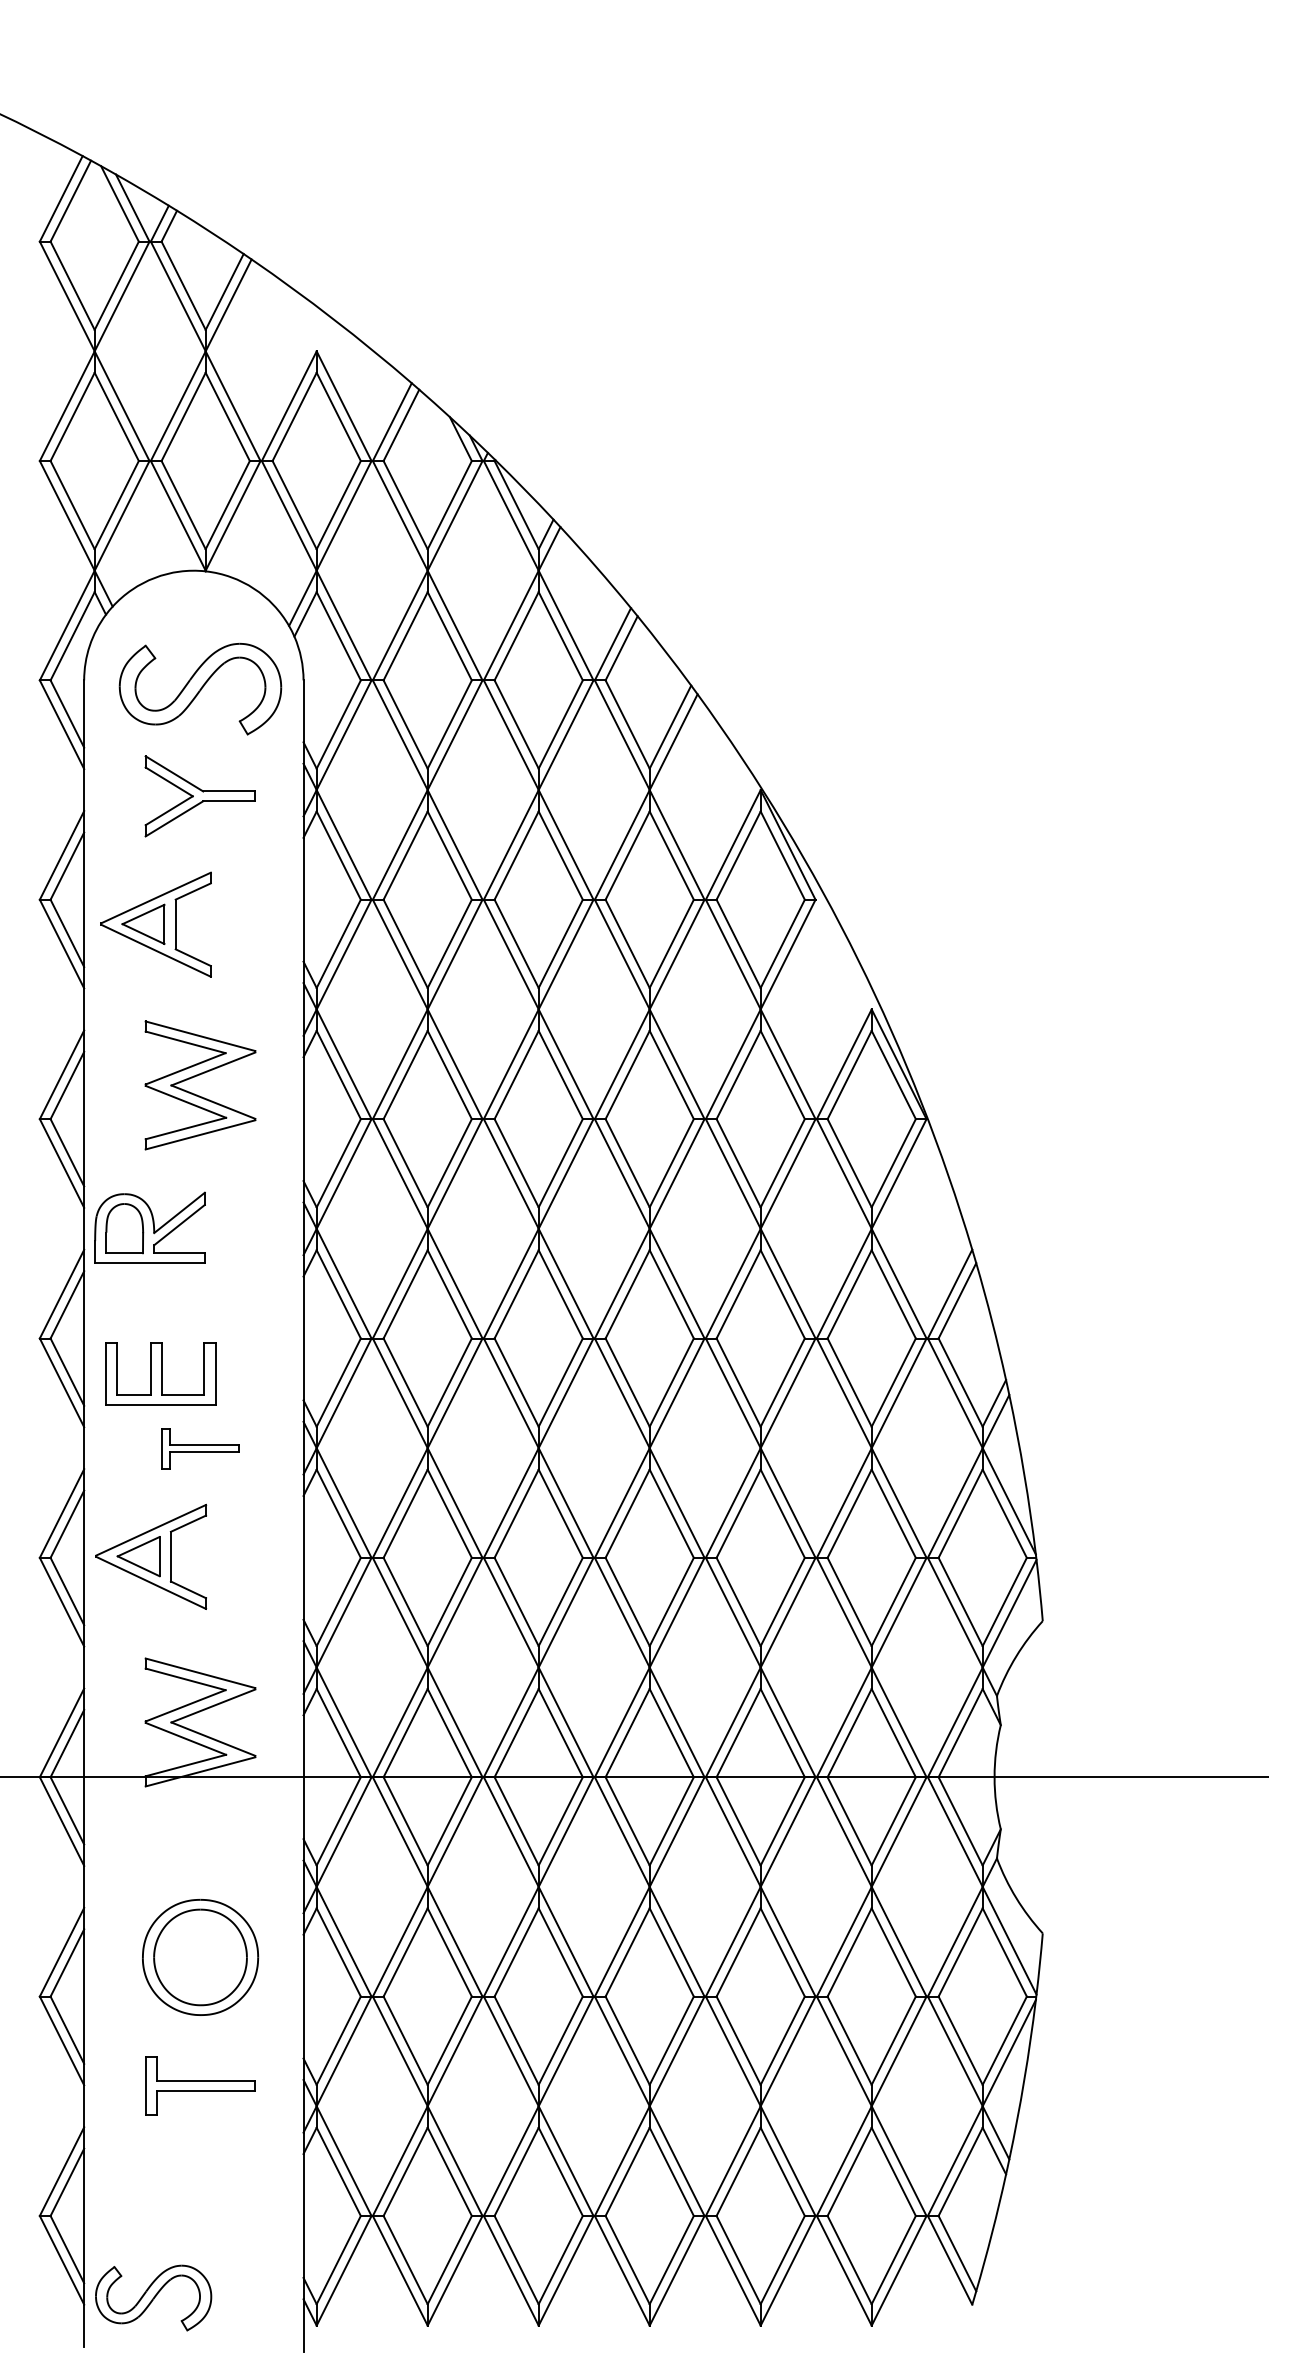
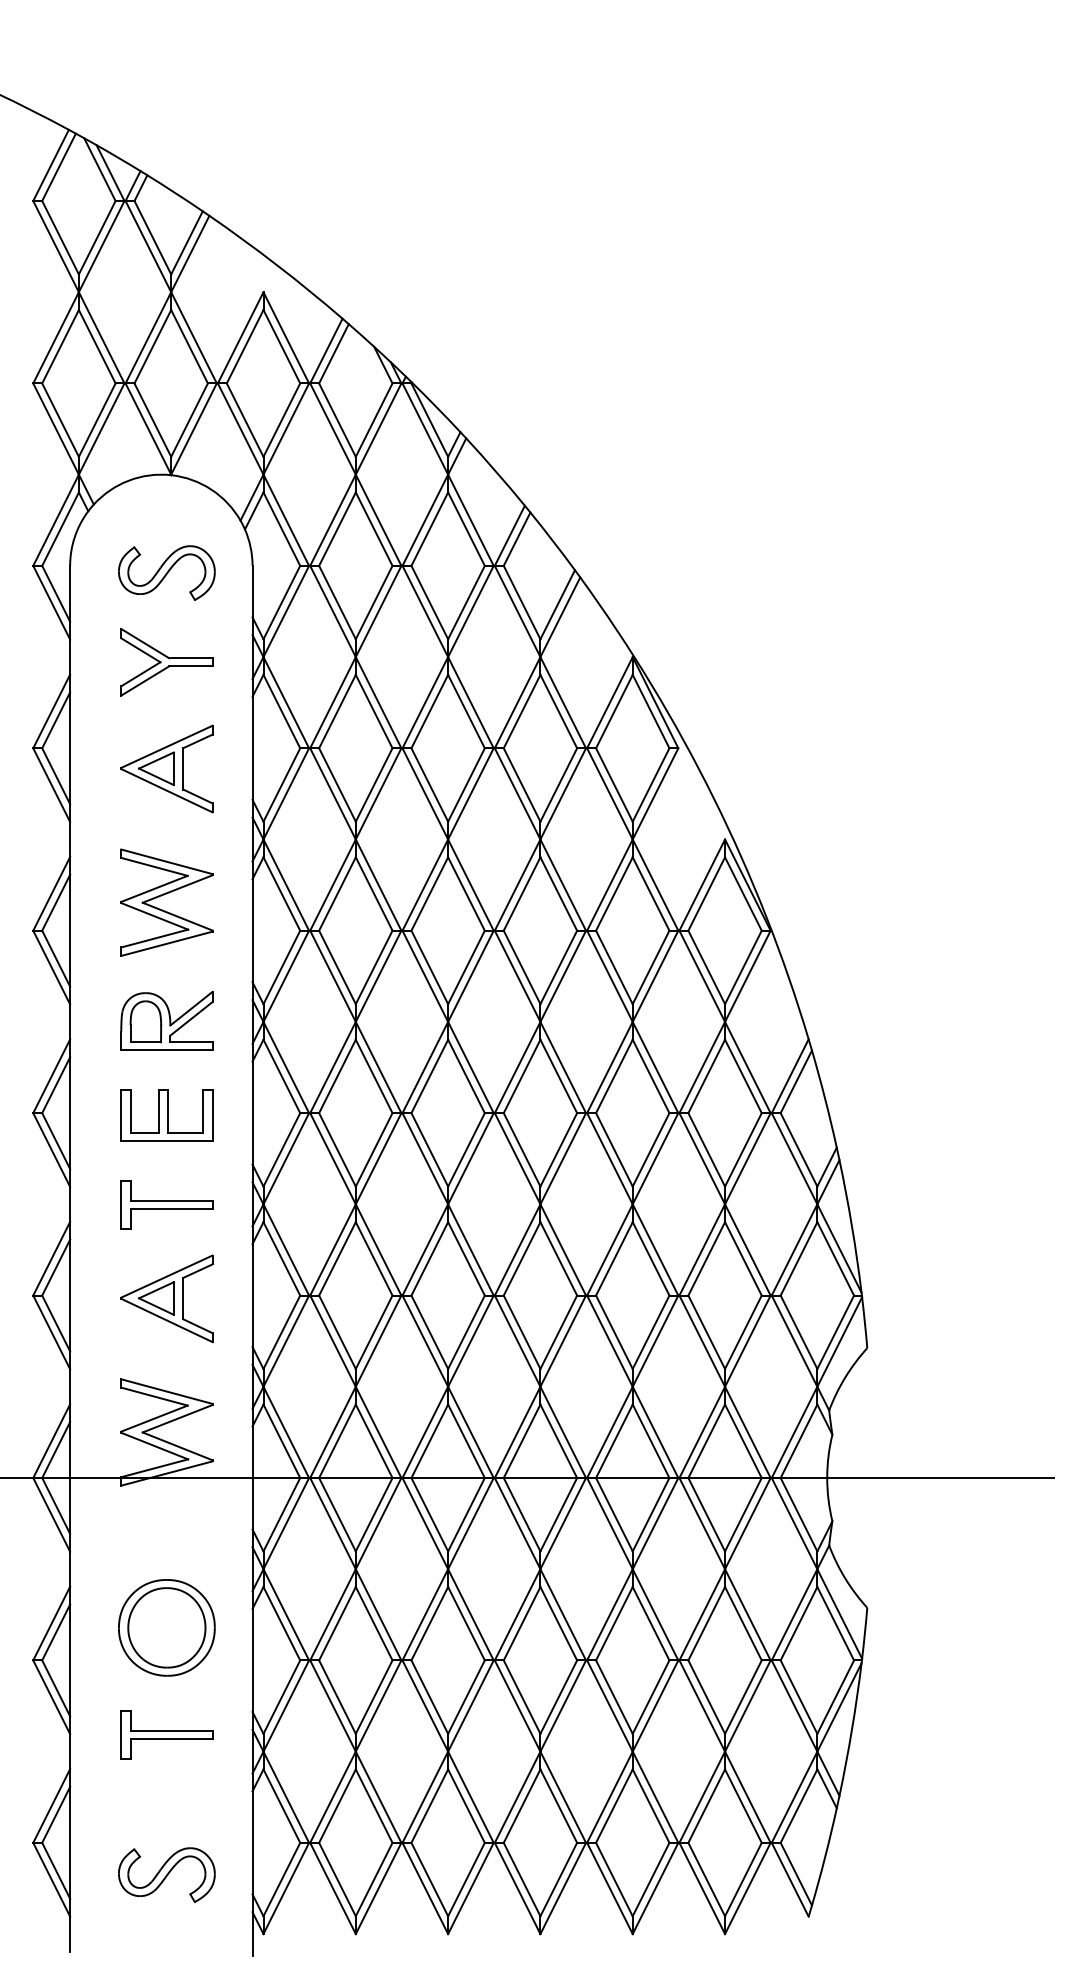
part: (200, 688) -> (166, 572), size x0.71
part: (155, 924) -> (166, 768), moved
part: (149, 1227) -> (166, 1020), moved
part: (160, 1373) -> (166, 1115), moved
part: (200, 1448) -> (166, 1204), size x1.43
part: (150, 1556) -> (166, 1298), moved
part: (153, 2298) -> (166, 1875), moved

